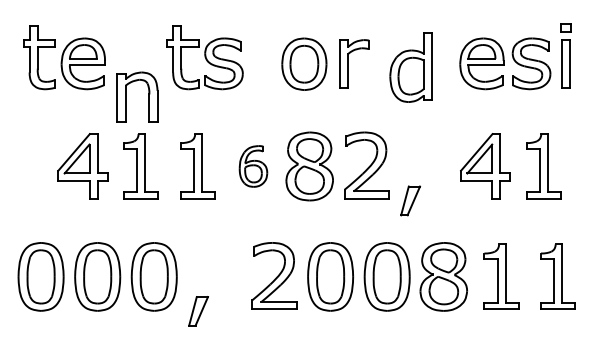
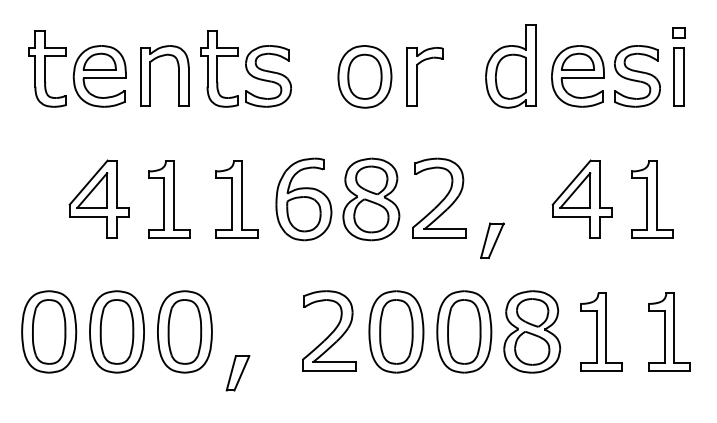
part: (410, 67) -> (510, 66), moved
part: (126, 96) -> (151, 74), moved
part: (253, 166) -> (303, 199), size x1.67

